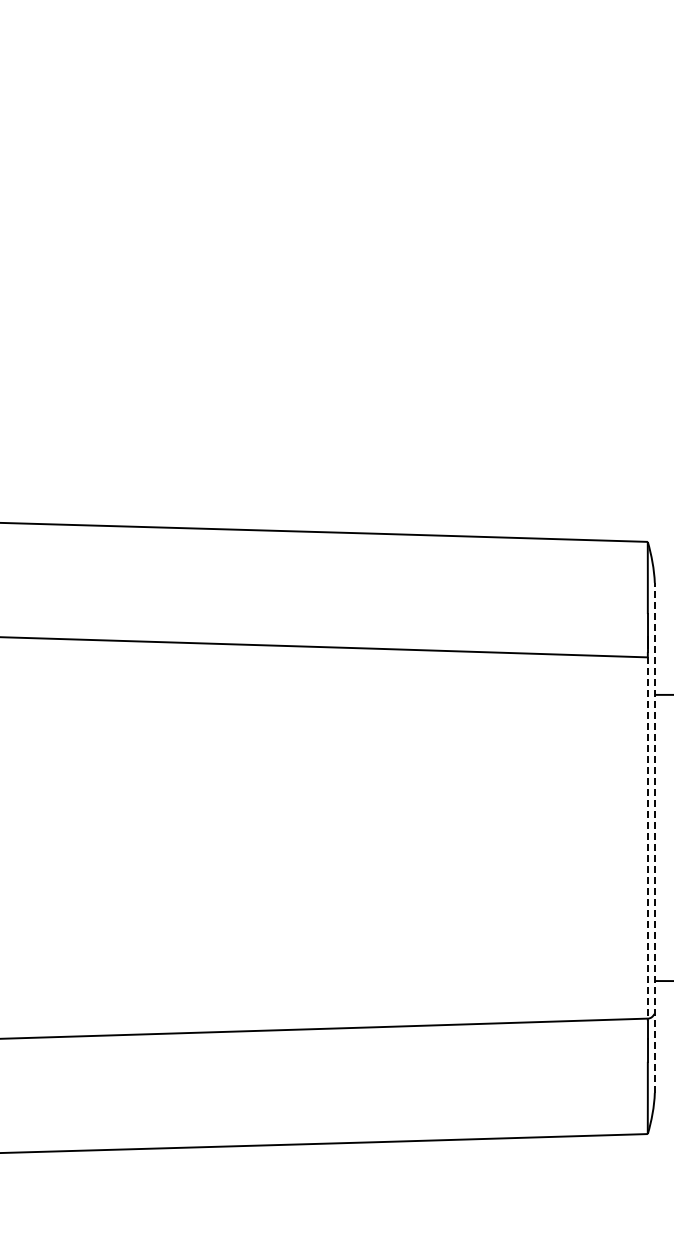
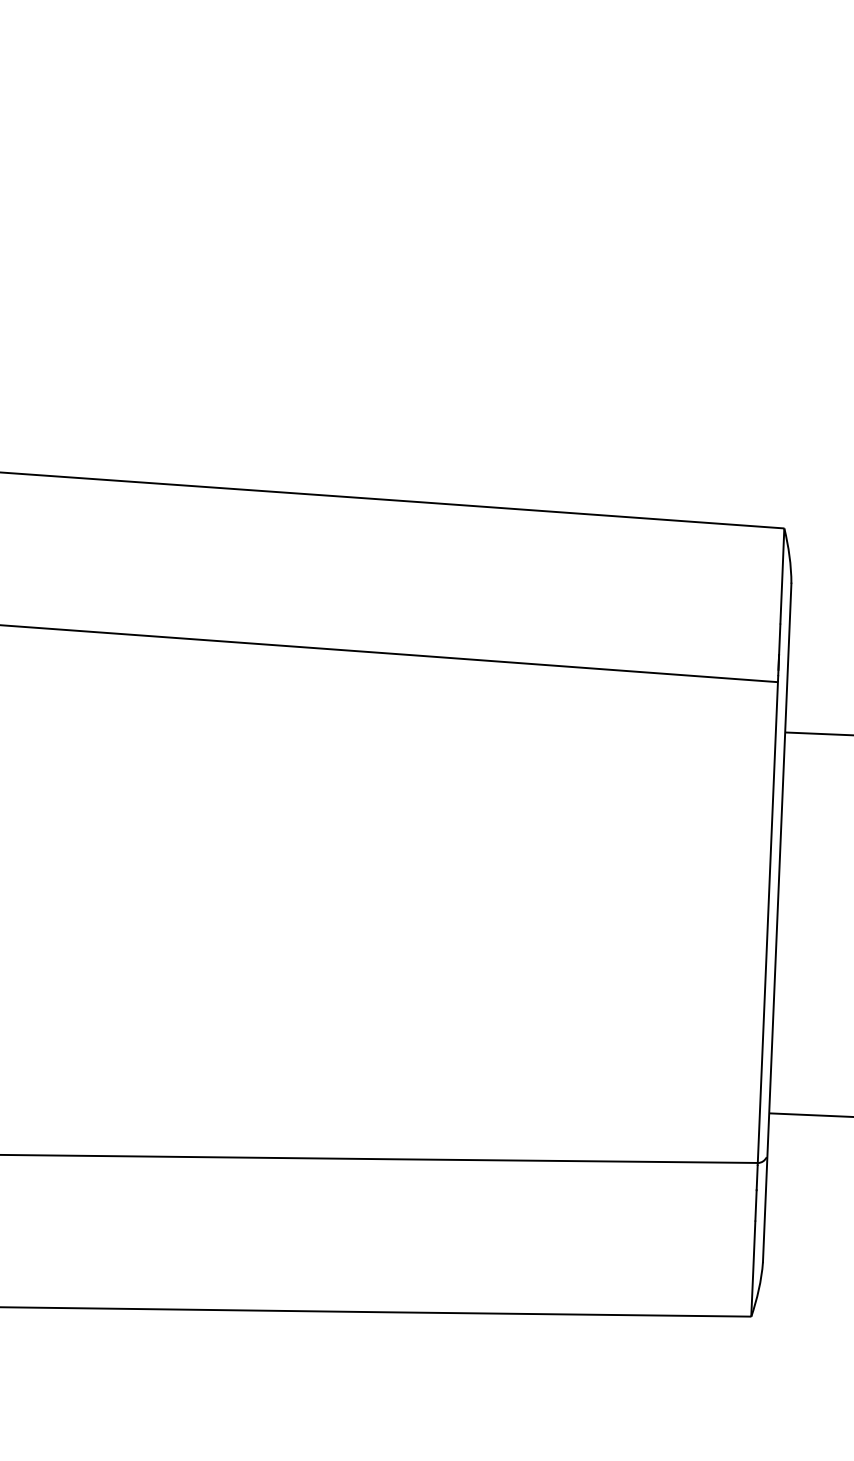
line: (647, 837) -> (767, 921), dashed -> solid
line: (654, 837) -> (776, 922), dashed -> solid

